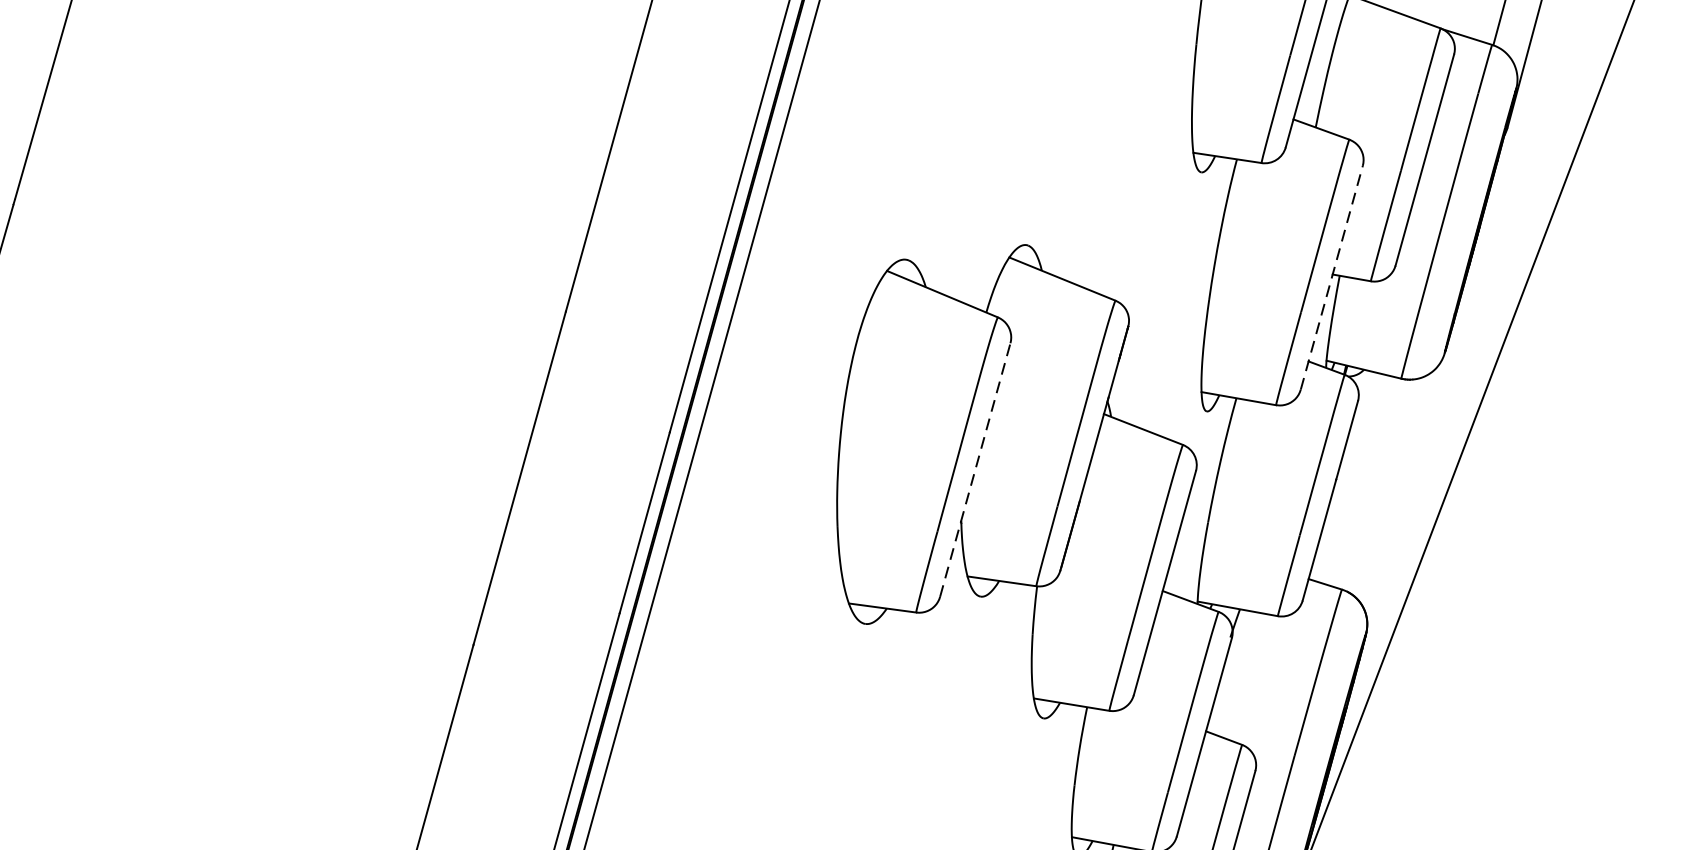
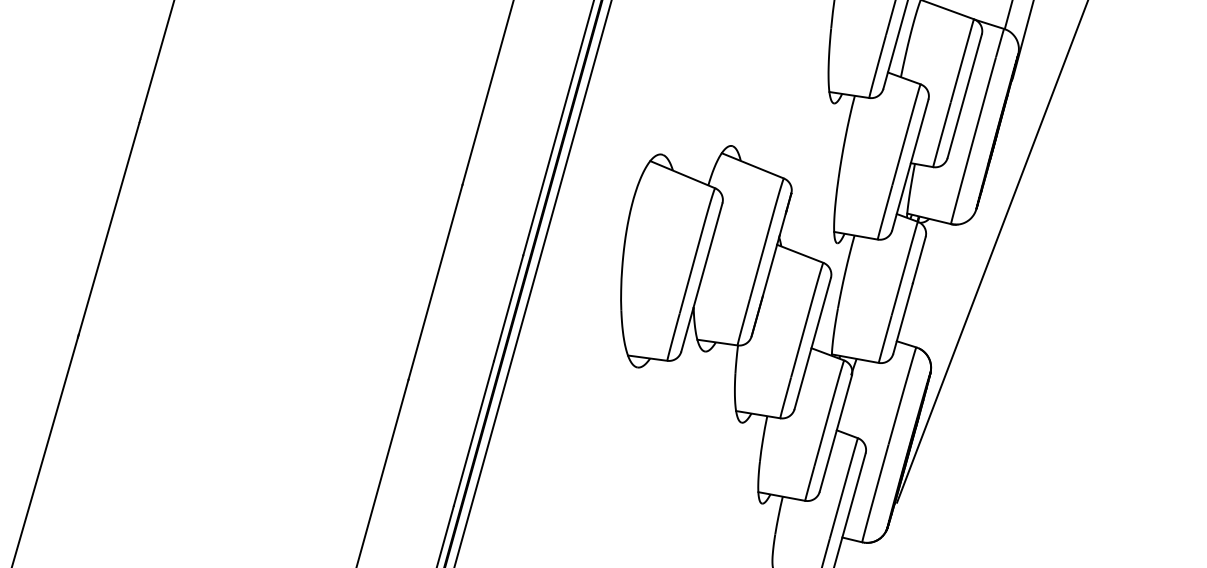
line: (1332, 278) -> (910, 165), dashed -> solid
line: (974, 470) -> (701, 277), dashed -> solid

